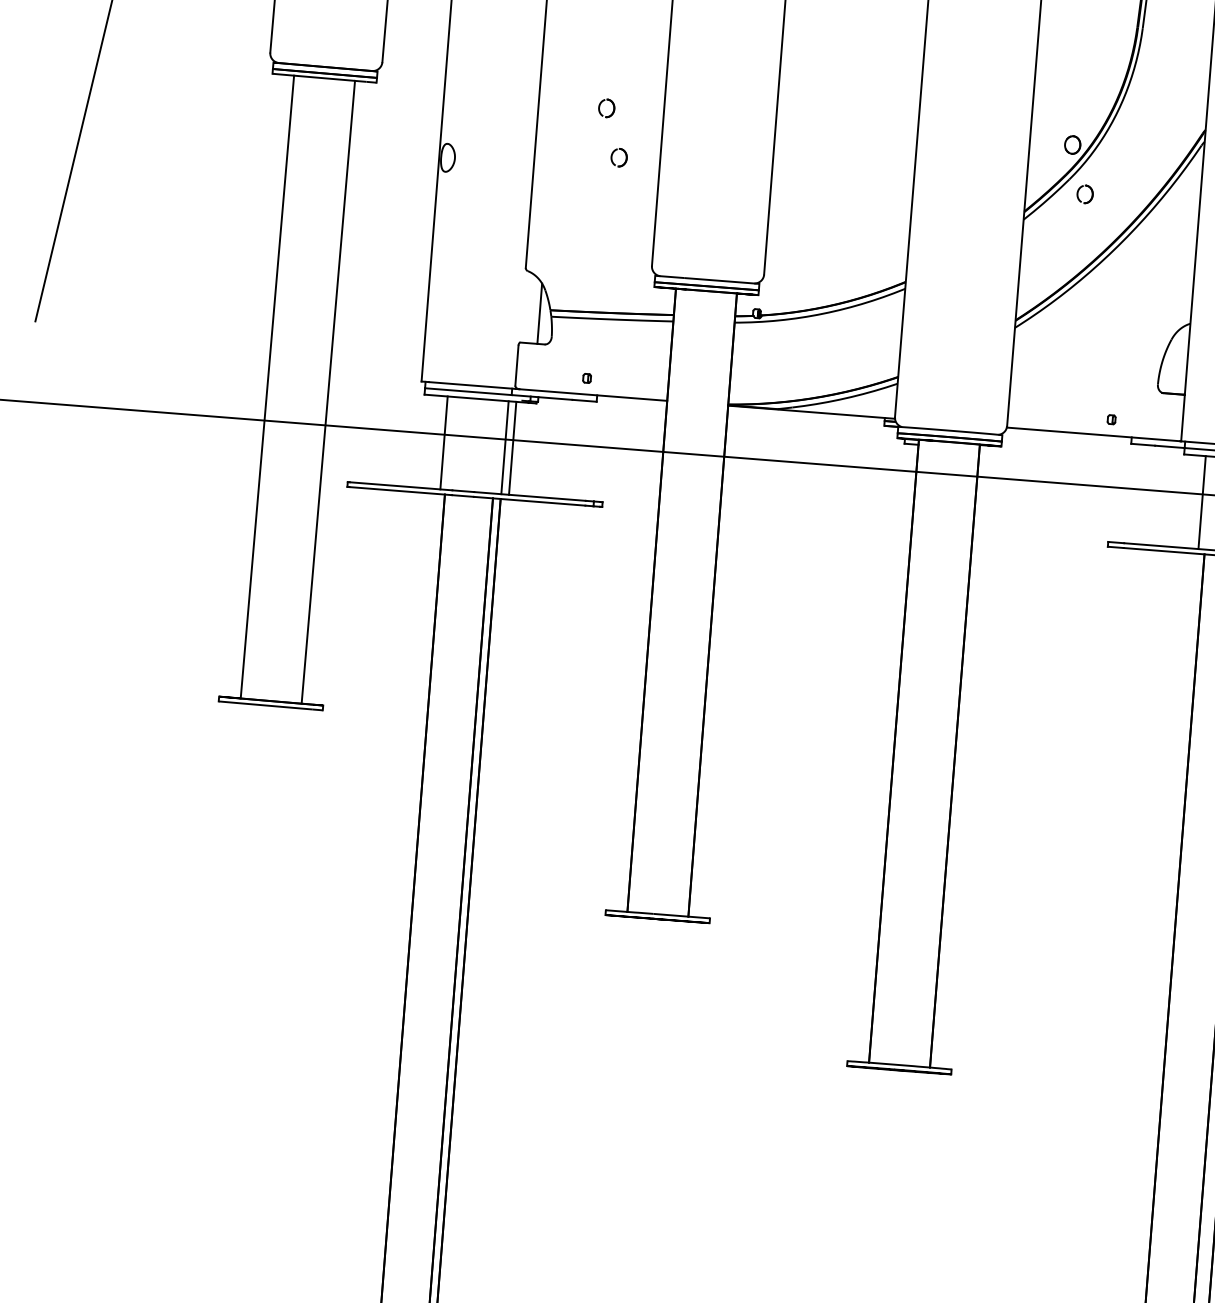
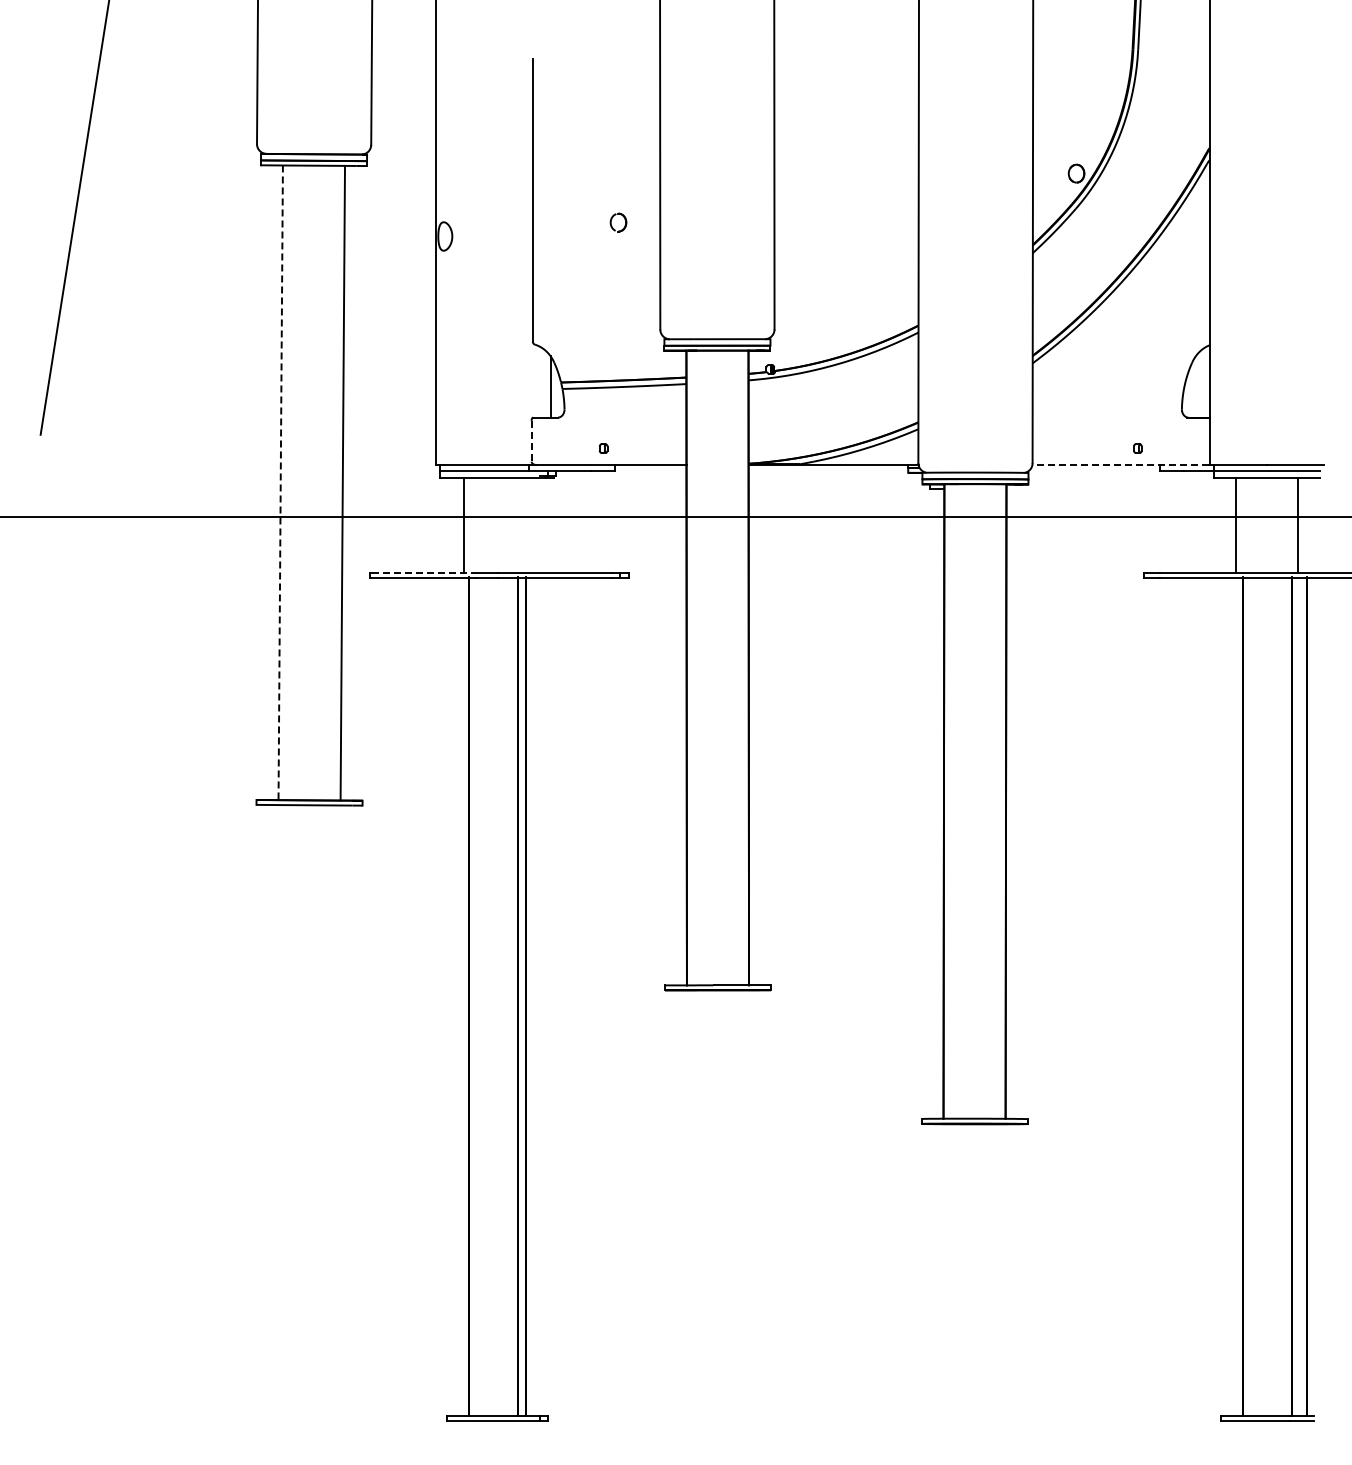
part: (606, 108) -> (601, 173), removed
part: (1084, 194) -> (1092, 222), removed
line: (516, 365) -> (531, 441), solid -> dashed
line: (267, 387) -> (280, 483), solid -> dashed
line: (1093, 433) -> (1120, 464), solid -> dashed
line: (505, 447) -> (526, 524), removed
line: (512, 447) -> (533, 524), removed
line: (401, 486) -> (424, 572), solid -> dashed

